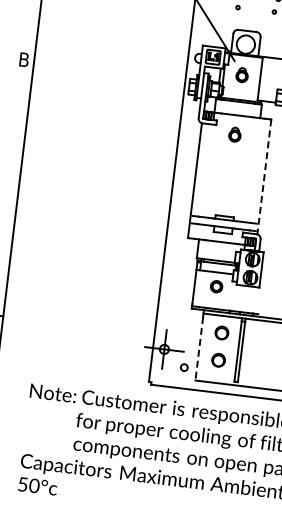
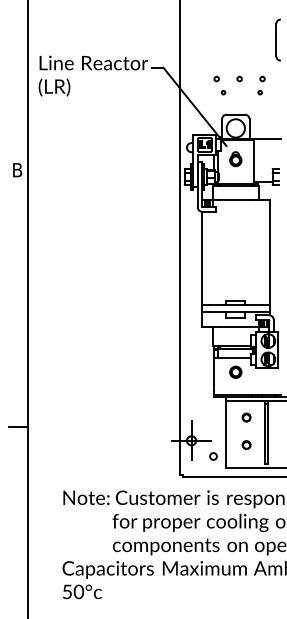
part: (234, 134) -> (235, 219), removed
line: (264, 176) -> (270, 257), dashed -> solid
part: (221, 332) -> (246, 417), size x0.62
line: (199, 348) -> (226, 435), dashed -> solid
part: (218, 359) -> (246, 444), size x0.62

